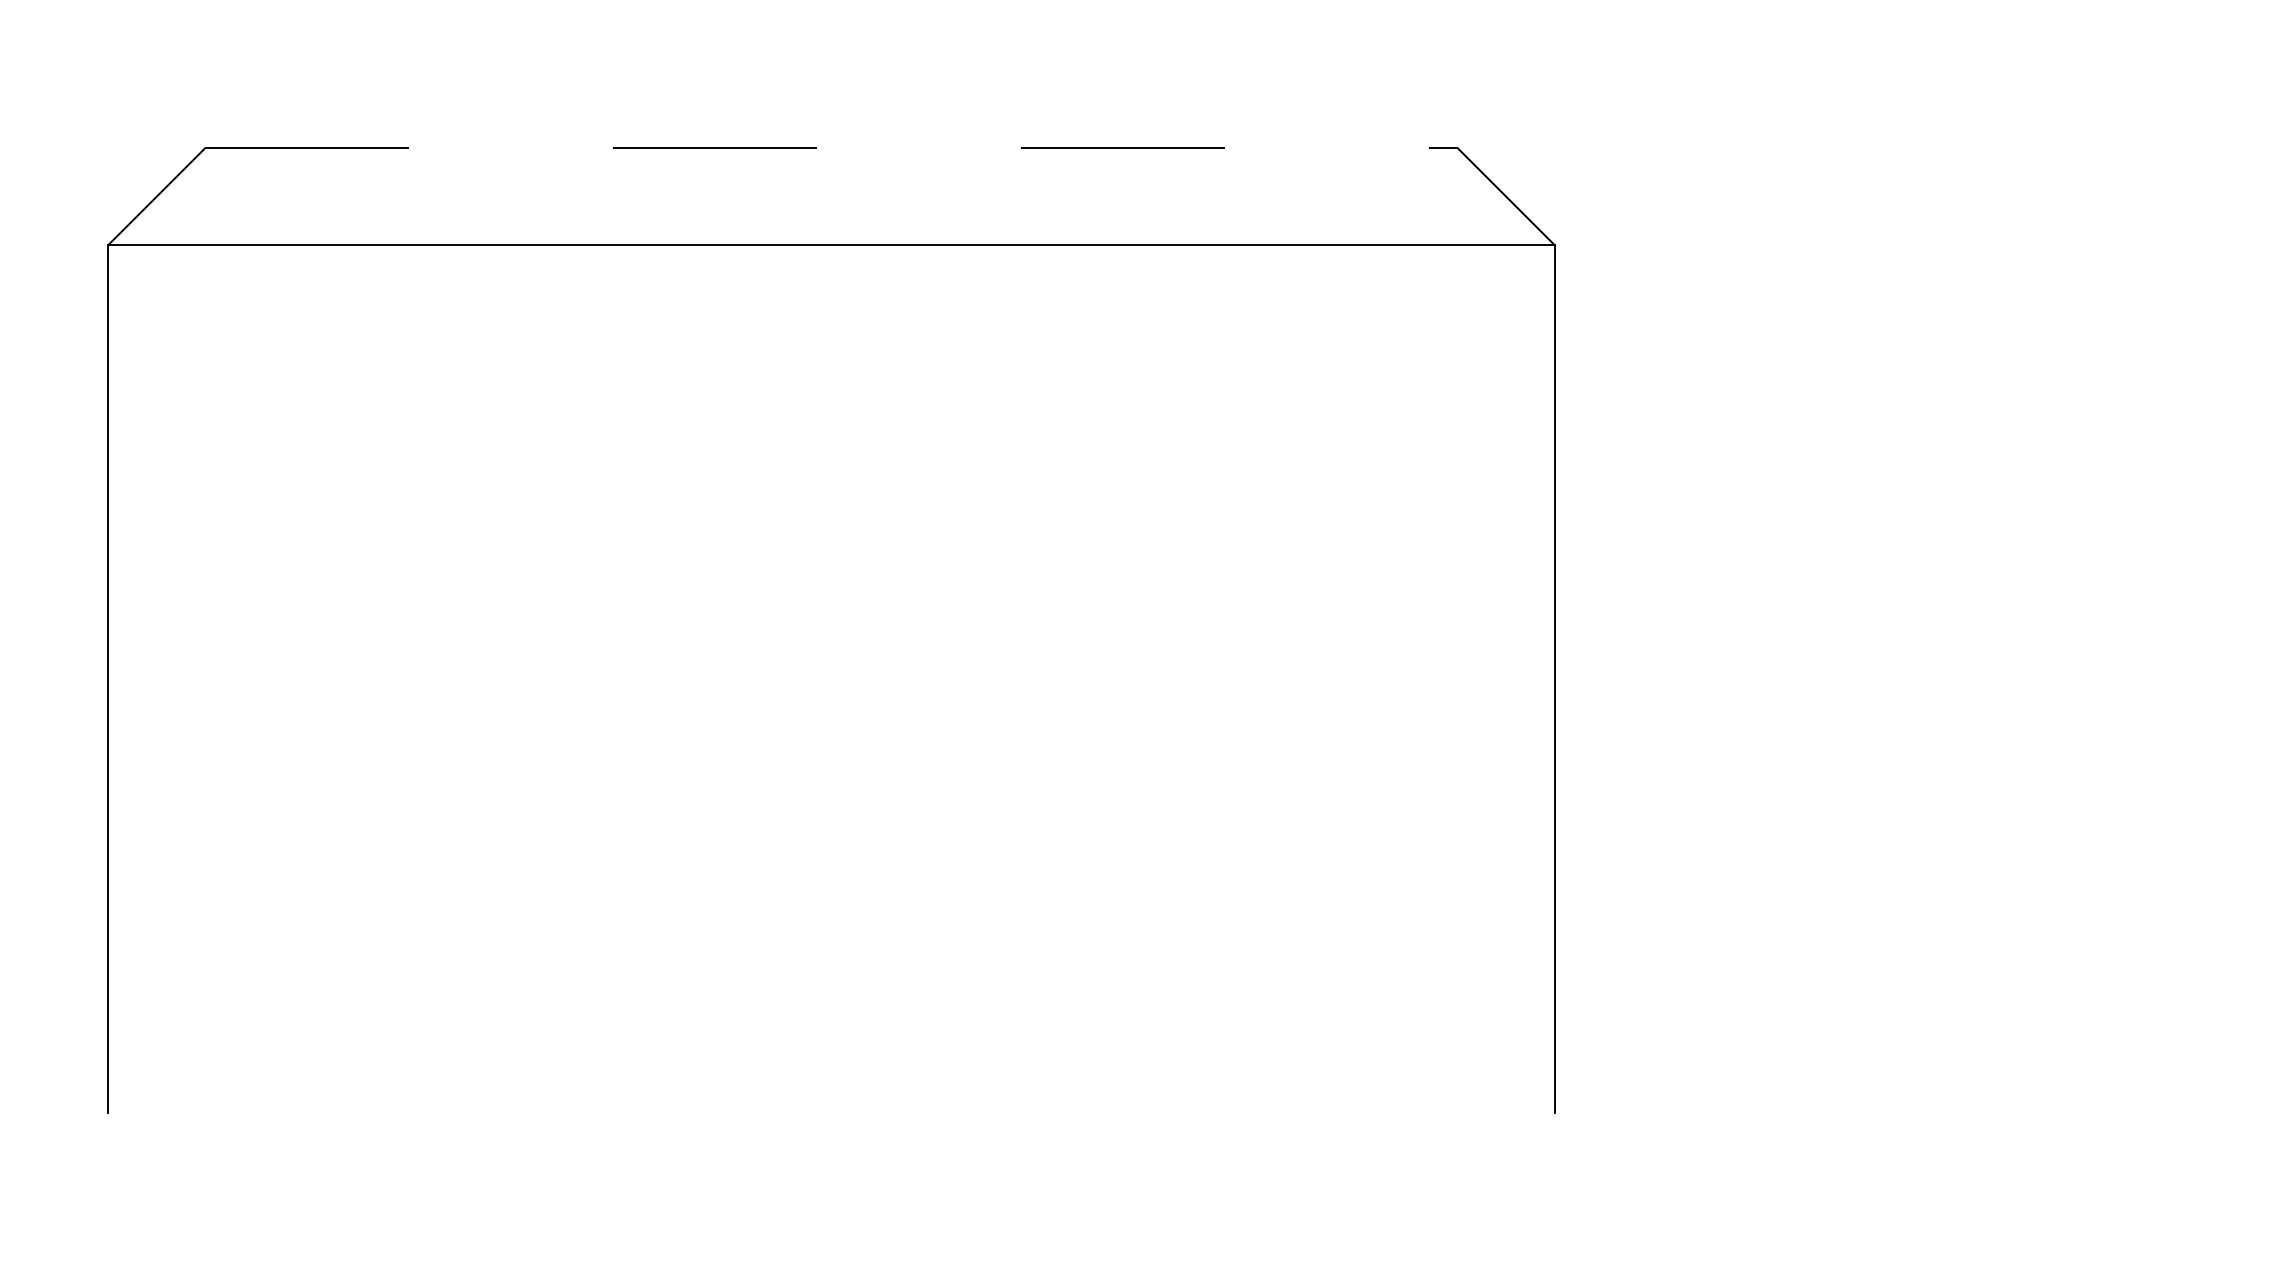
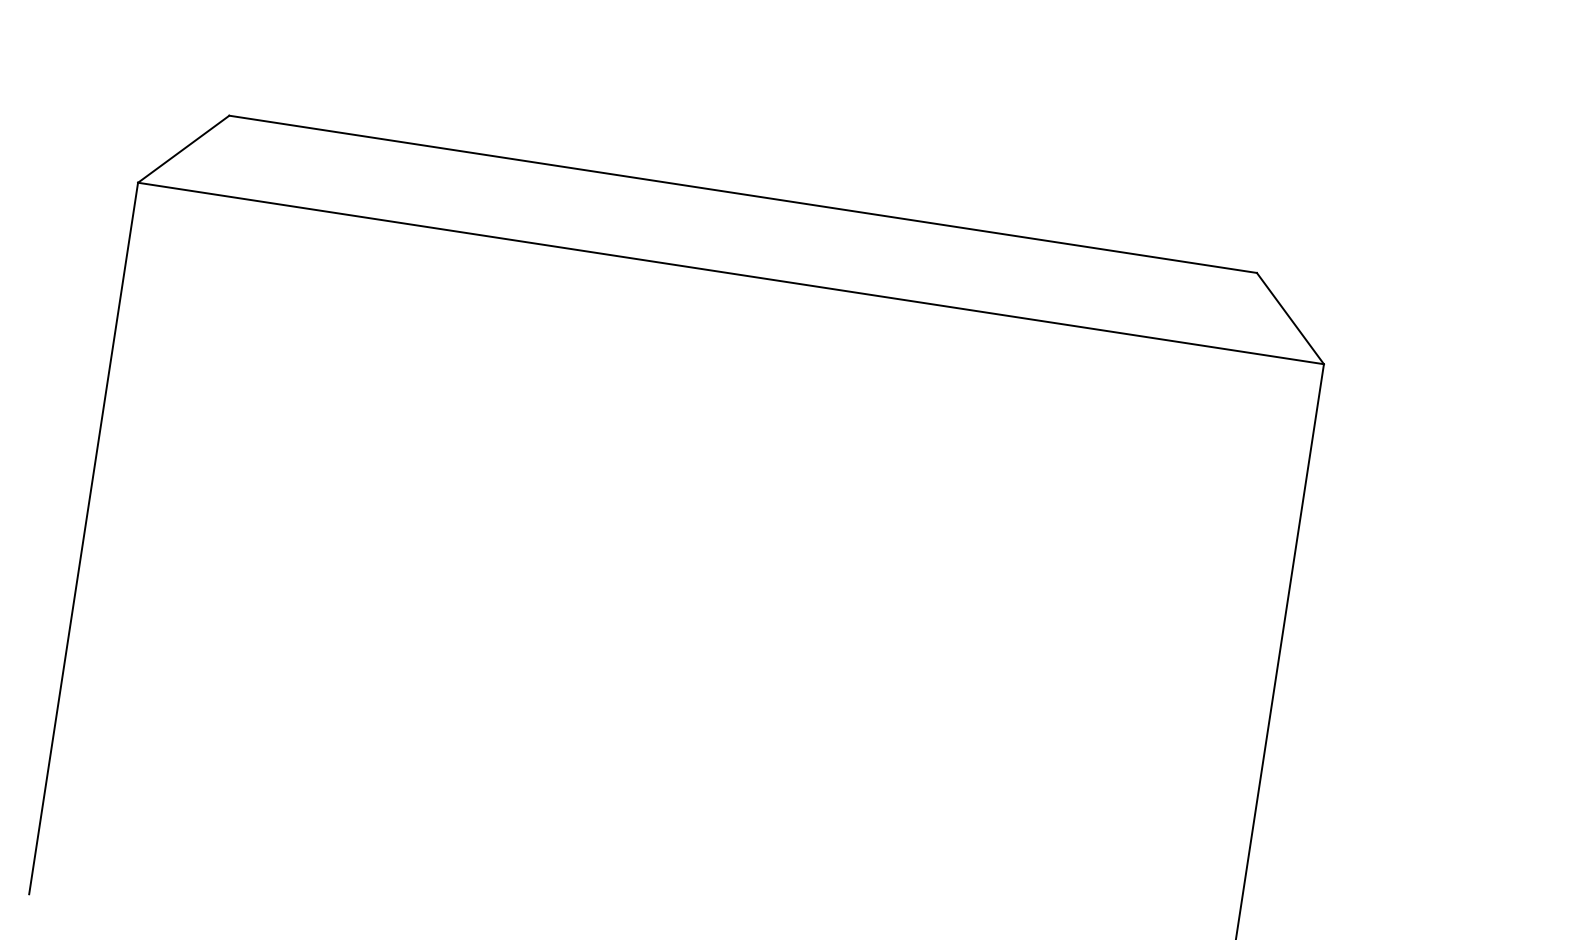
line: (831, 148) -> (743, 194), dashed -> solid

